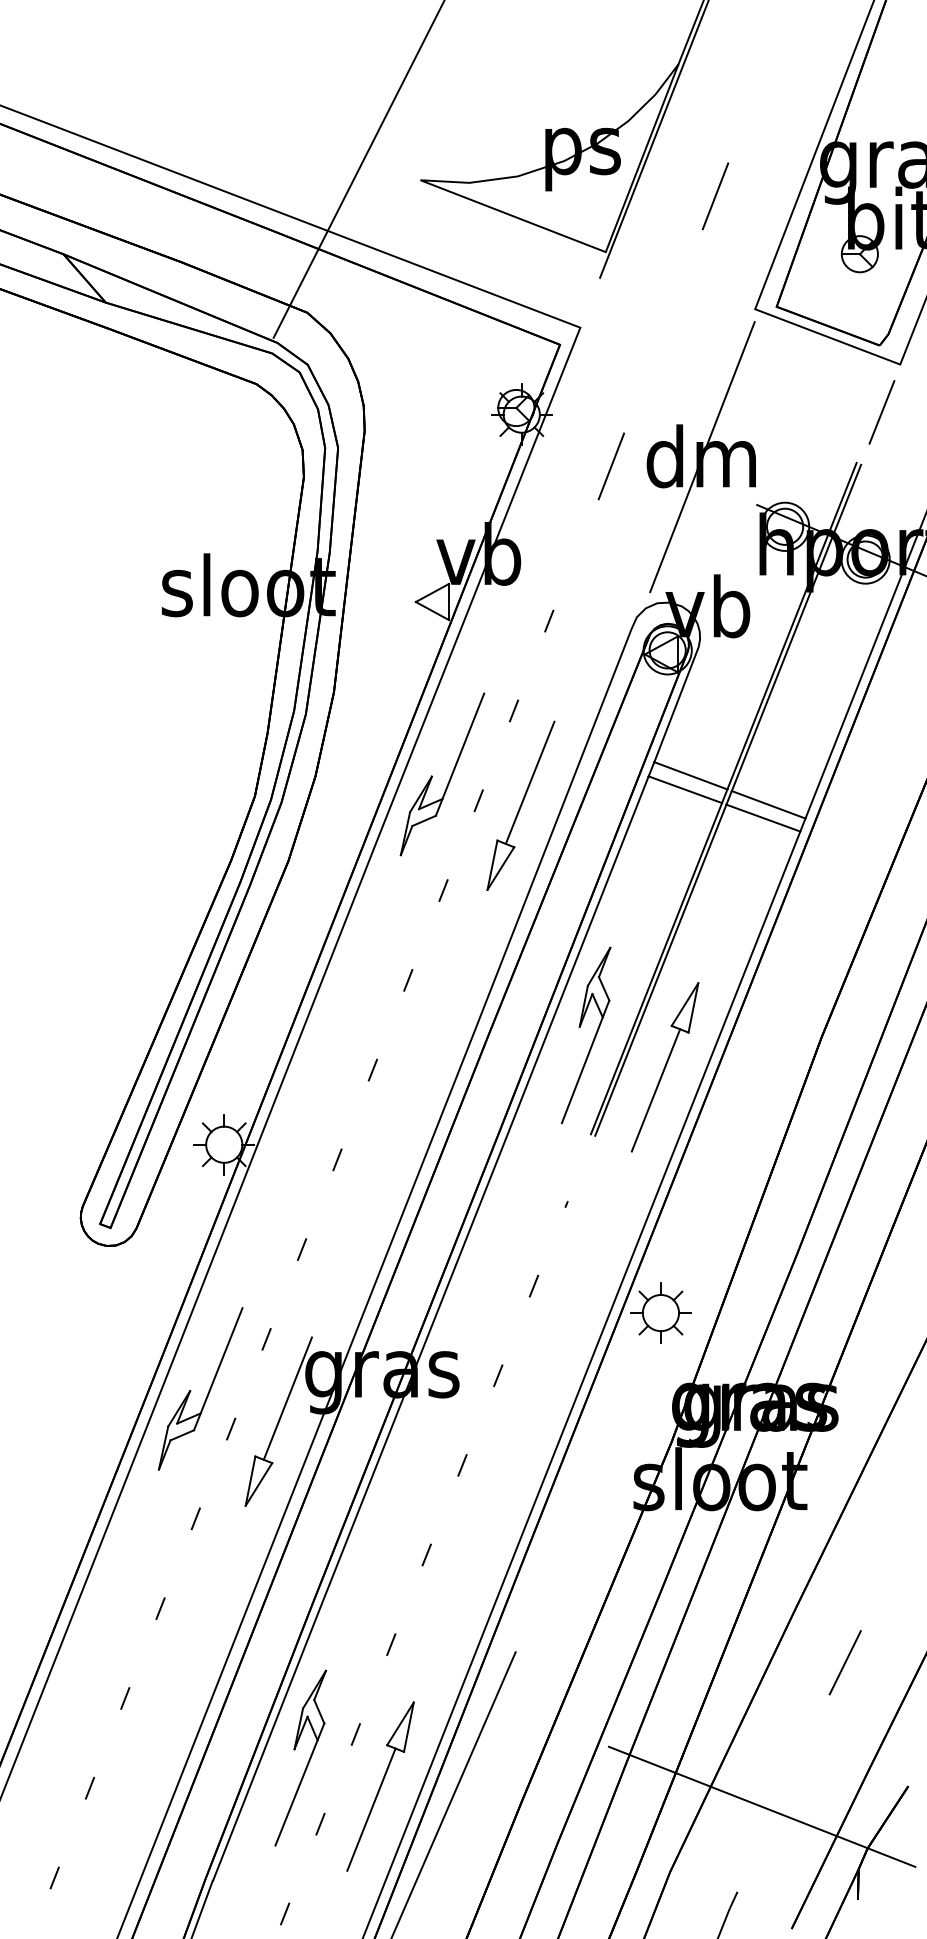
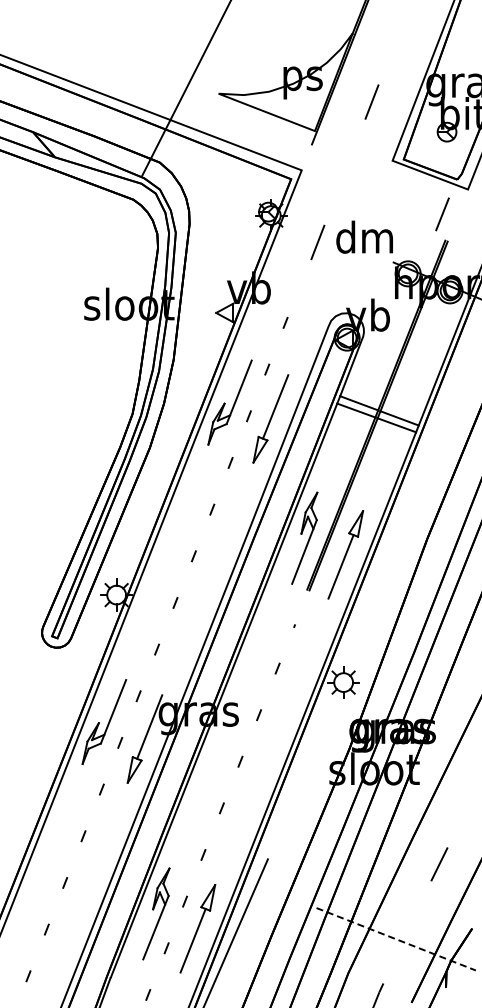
line: (881, 412) -> (442, 214), moved
line: (703, 456) -> (365, 237), removed
line: (762, 1807) -> (396, 939), solid -> dashed

